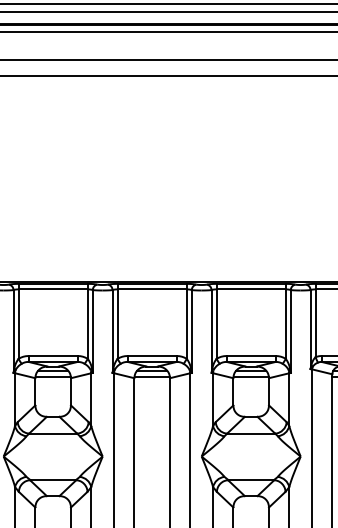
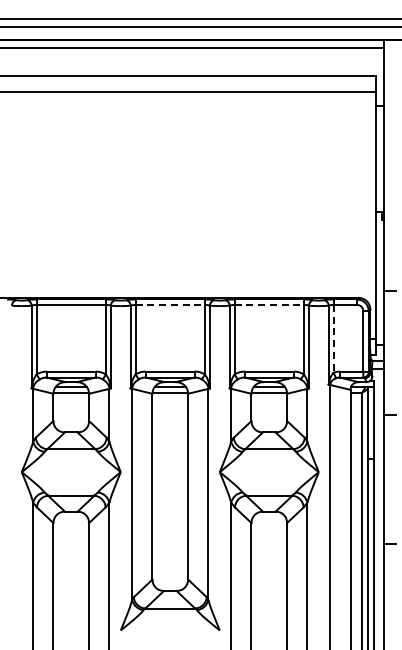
line: (152, 288) -> (170, 304), solid -> dashed
line: (251, 288) -> (269, 304), solid -> dashed
line: (315, 322) -> (333, 338), solid -> dashed

